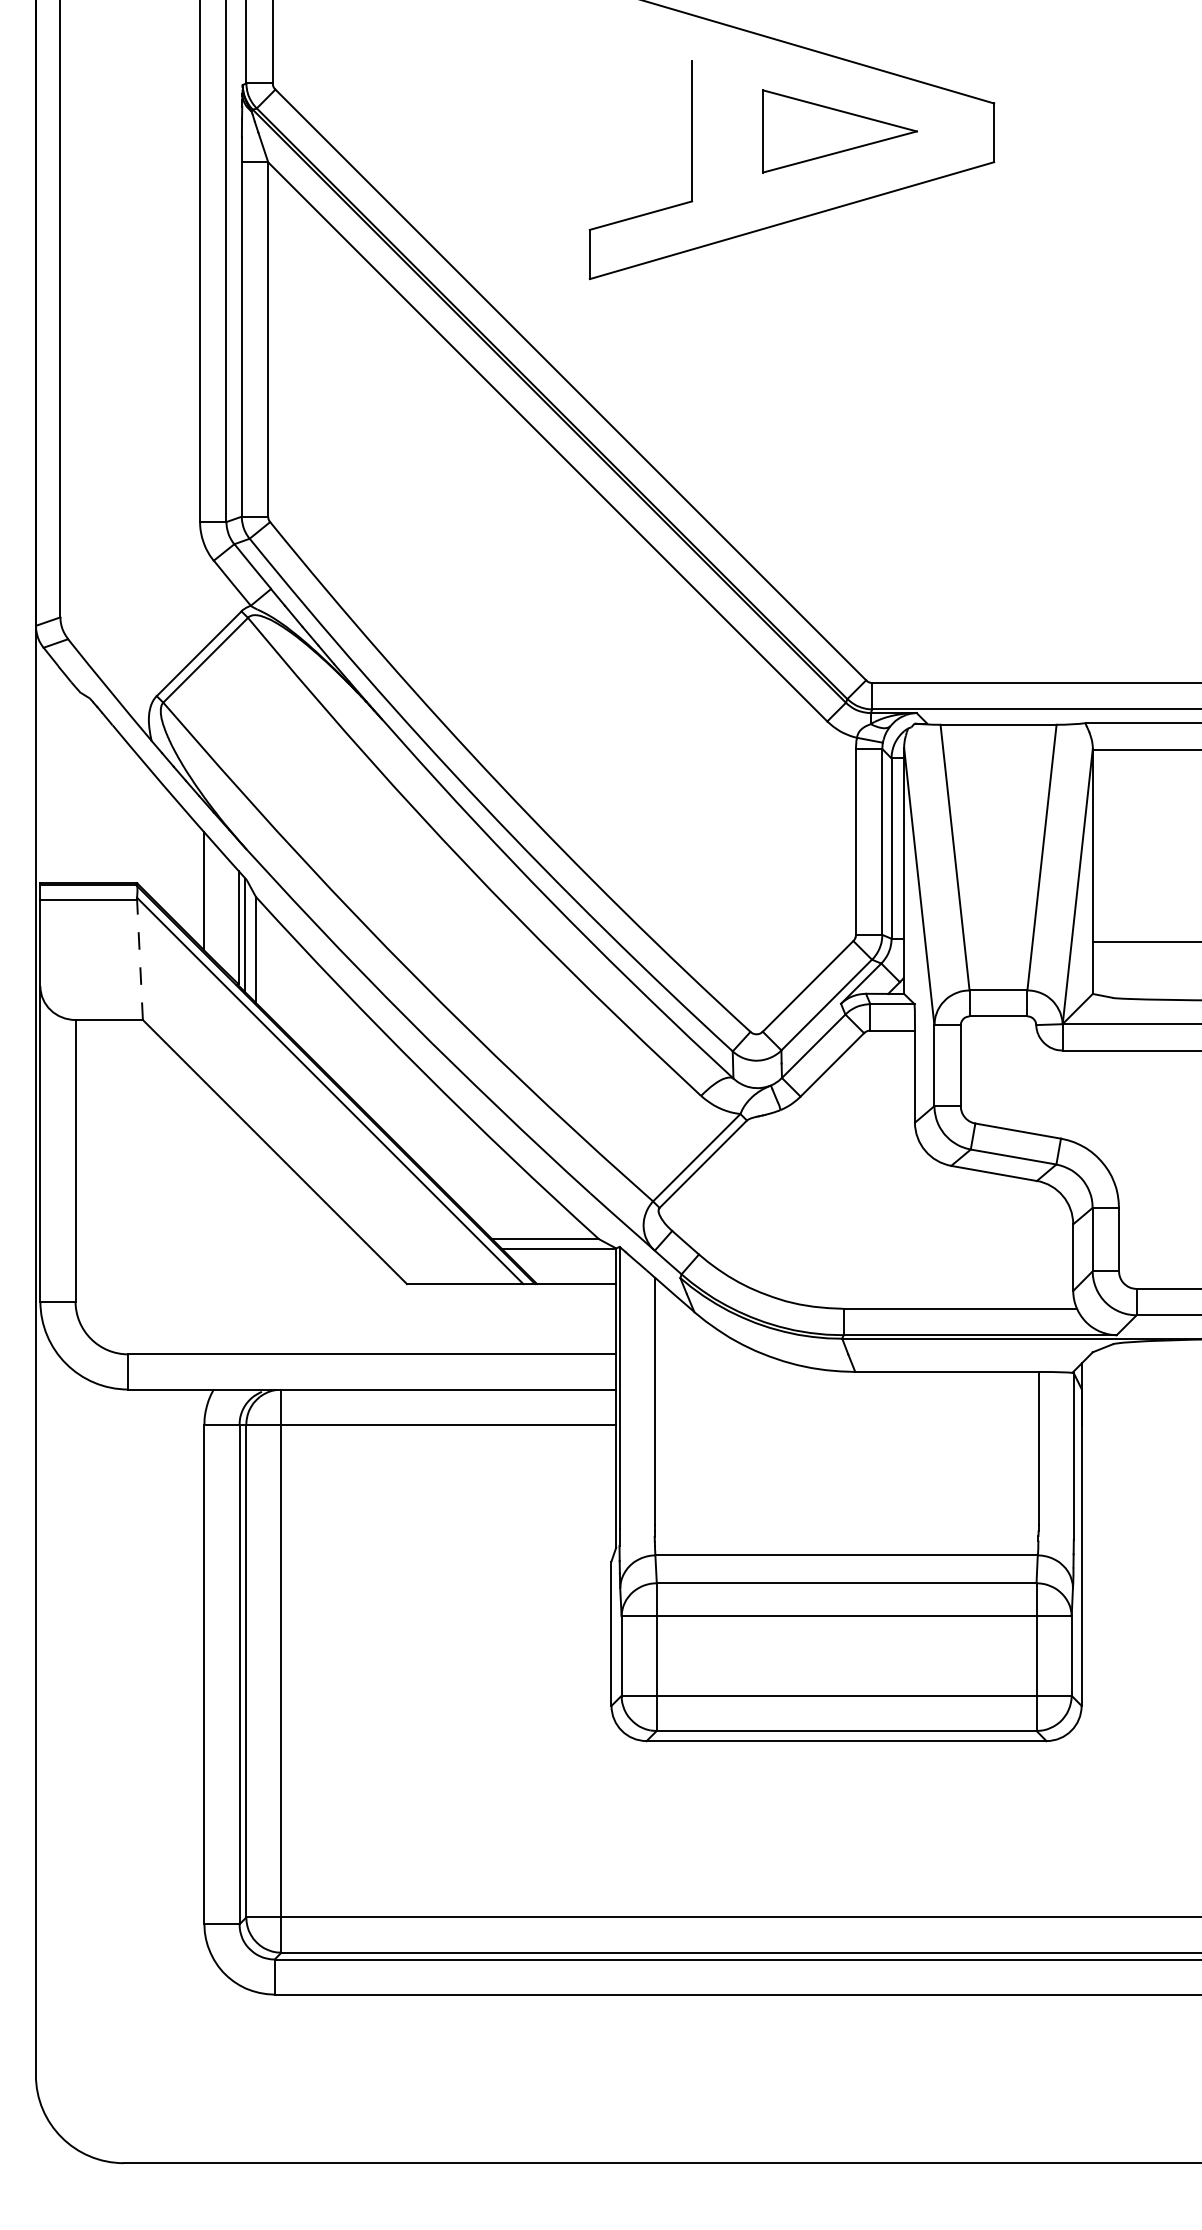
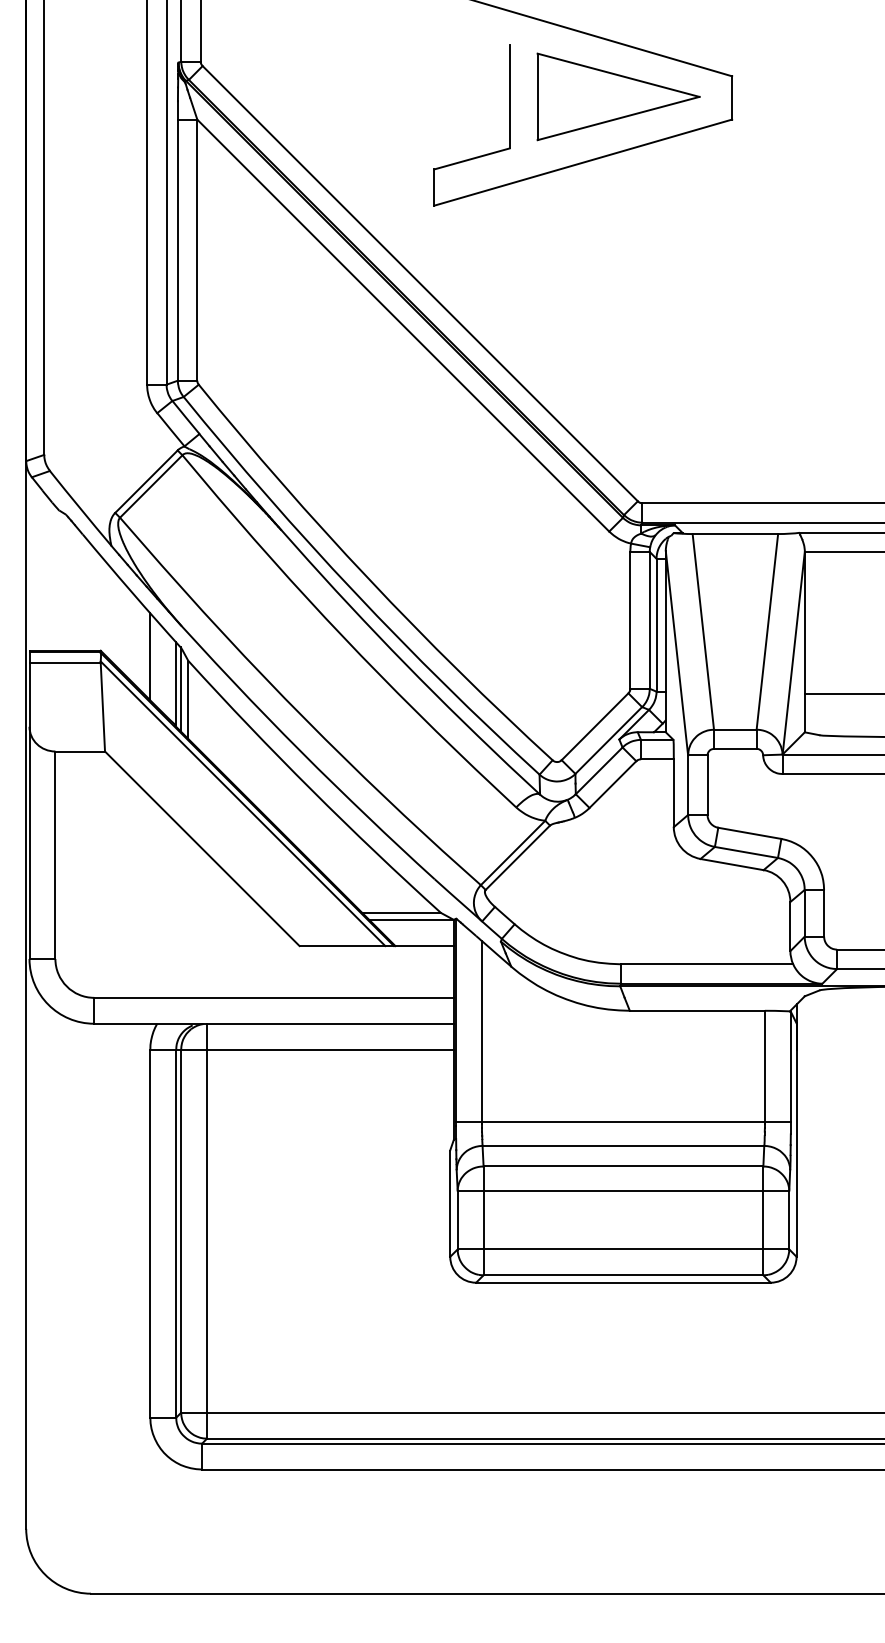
part: (839, 131) -> (618, 96), size x1.43
line: (139, 959) -> (102, 706), dashed -> solid
line: (846, 1522) -> (623, 1121), added

